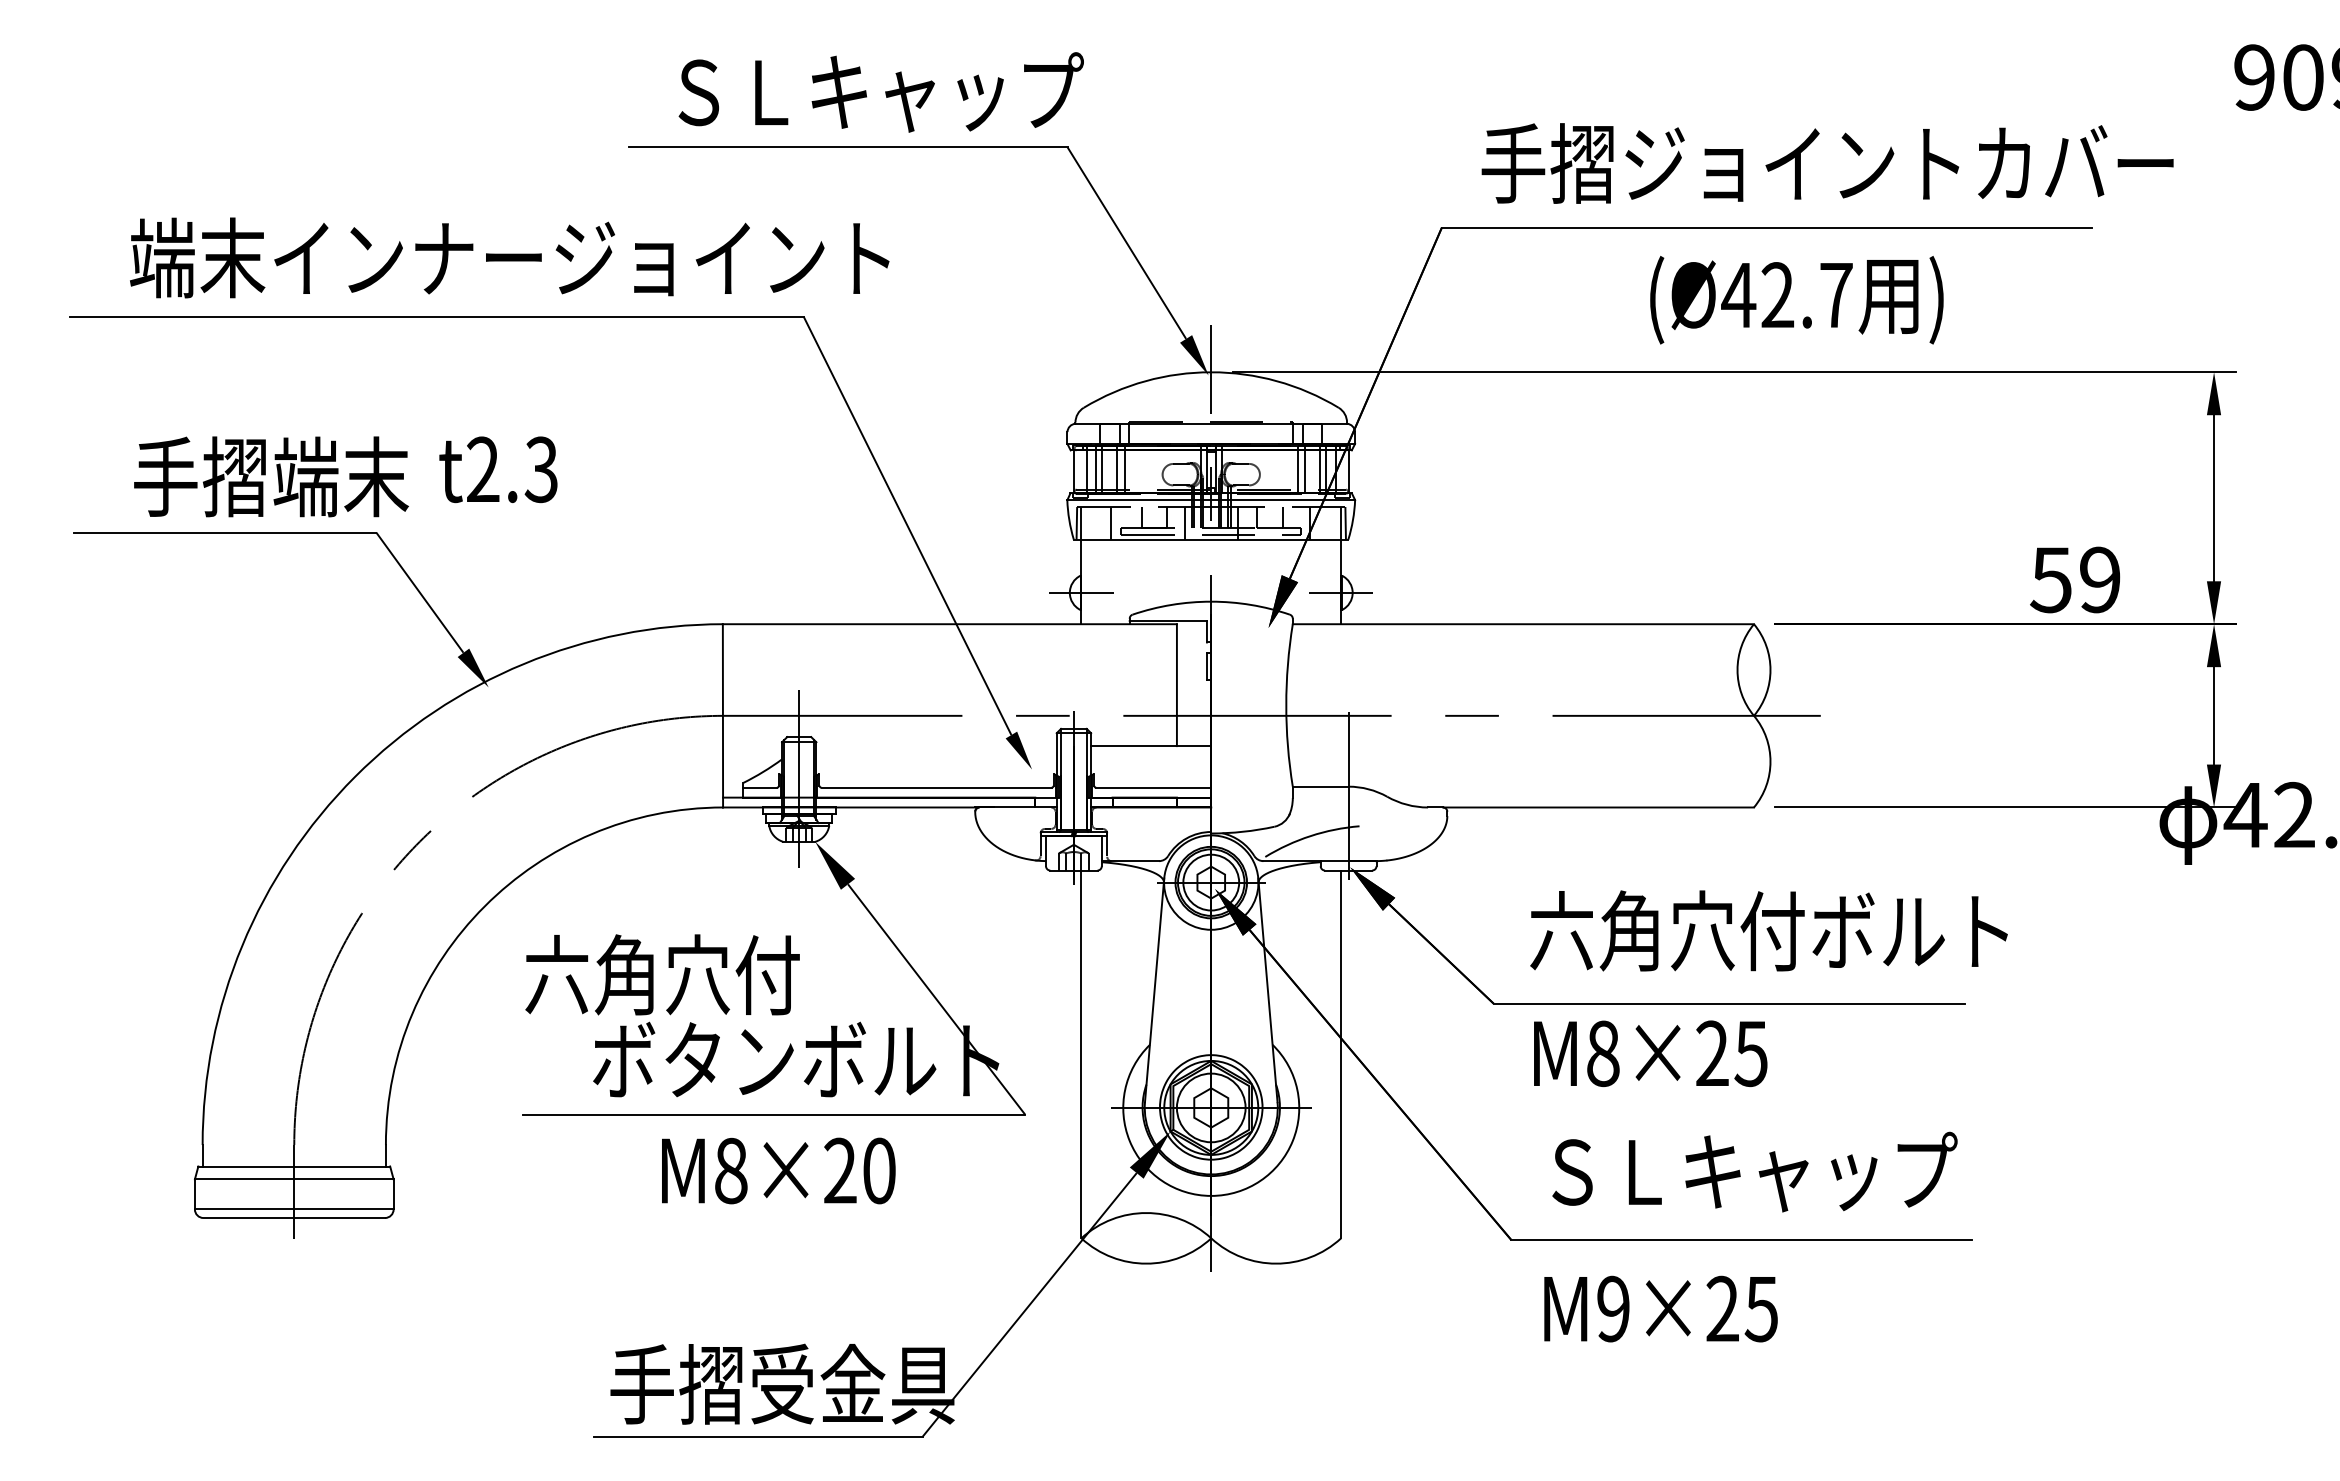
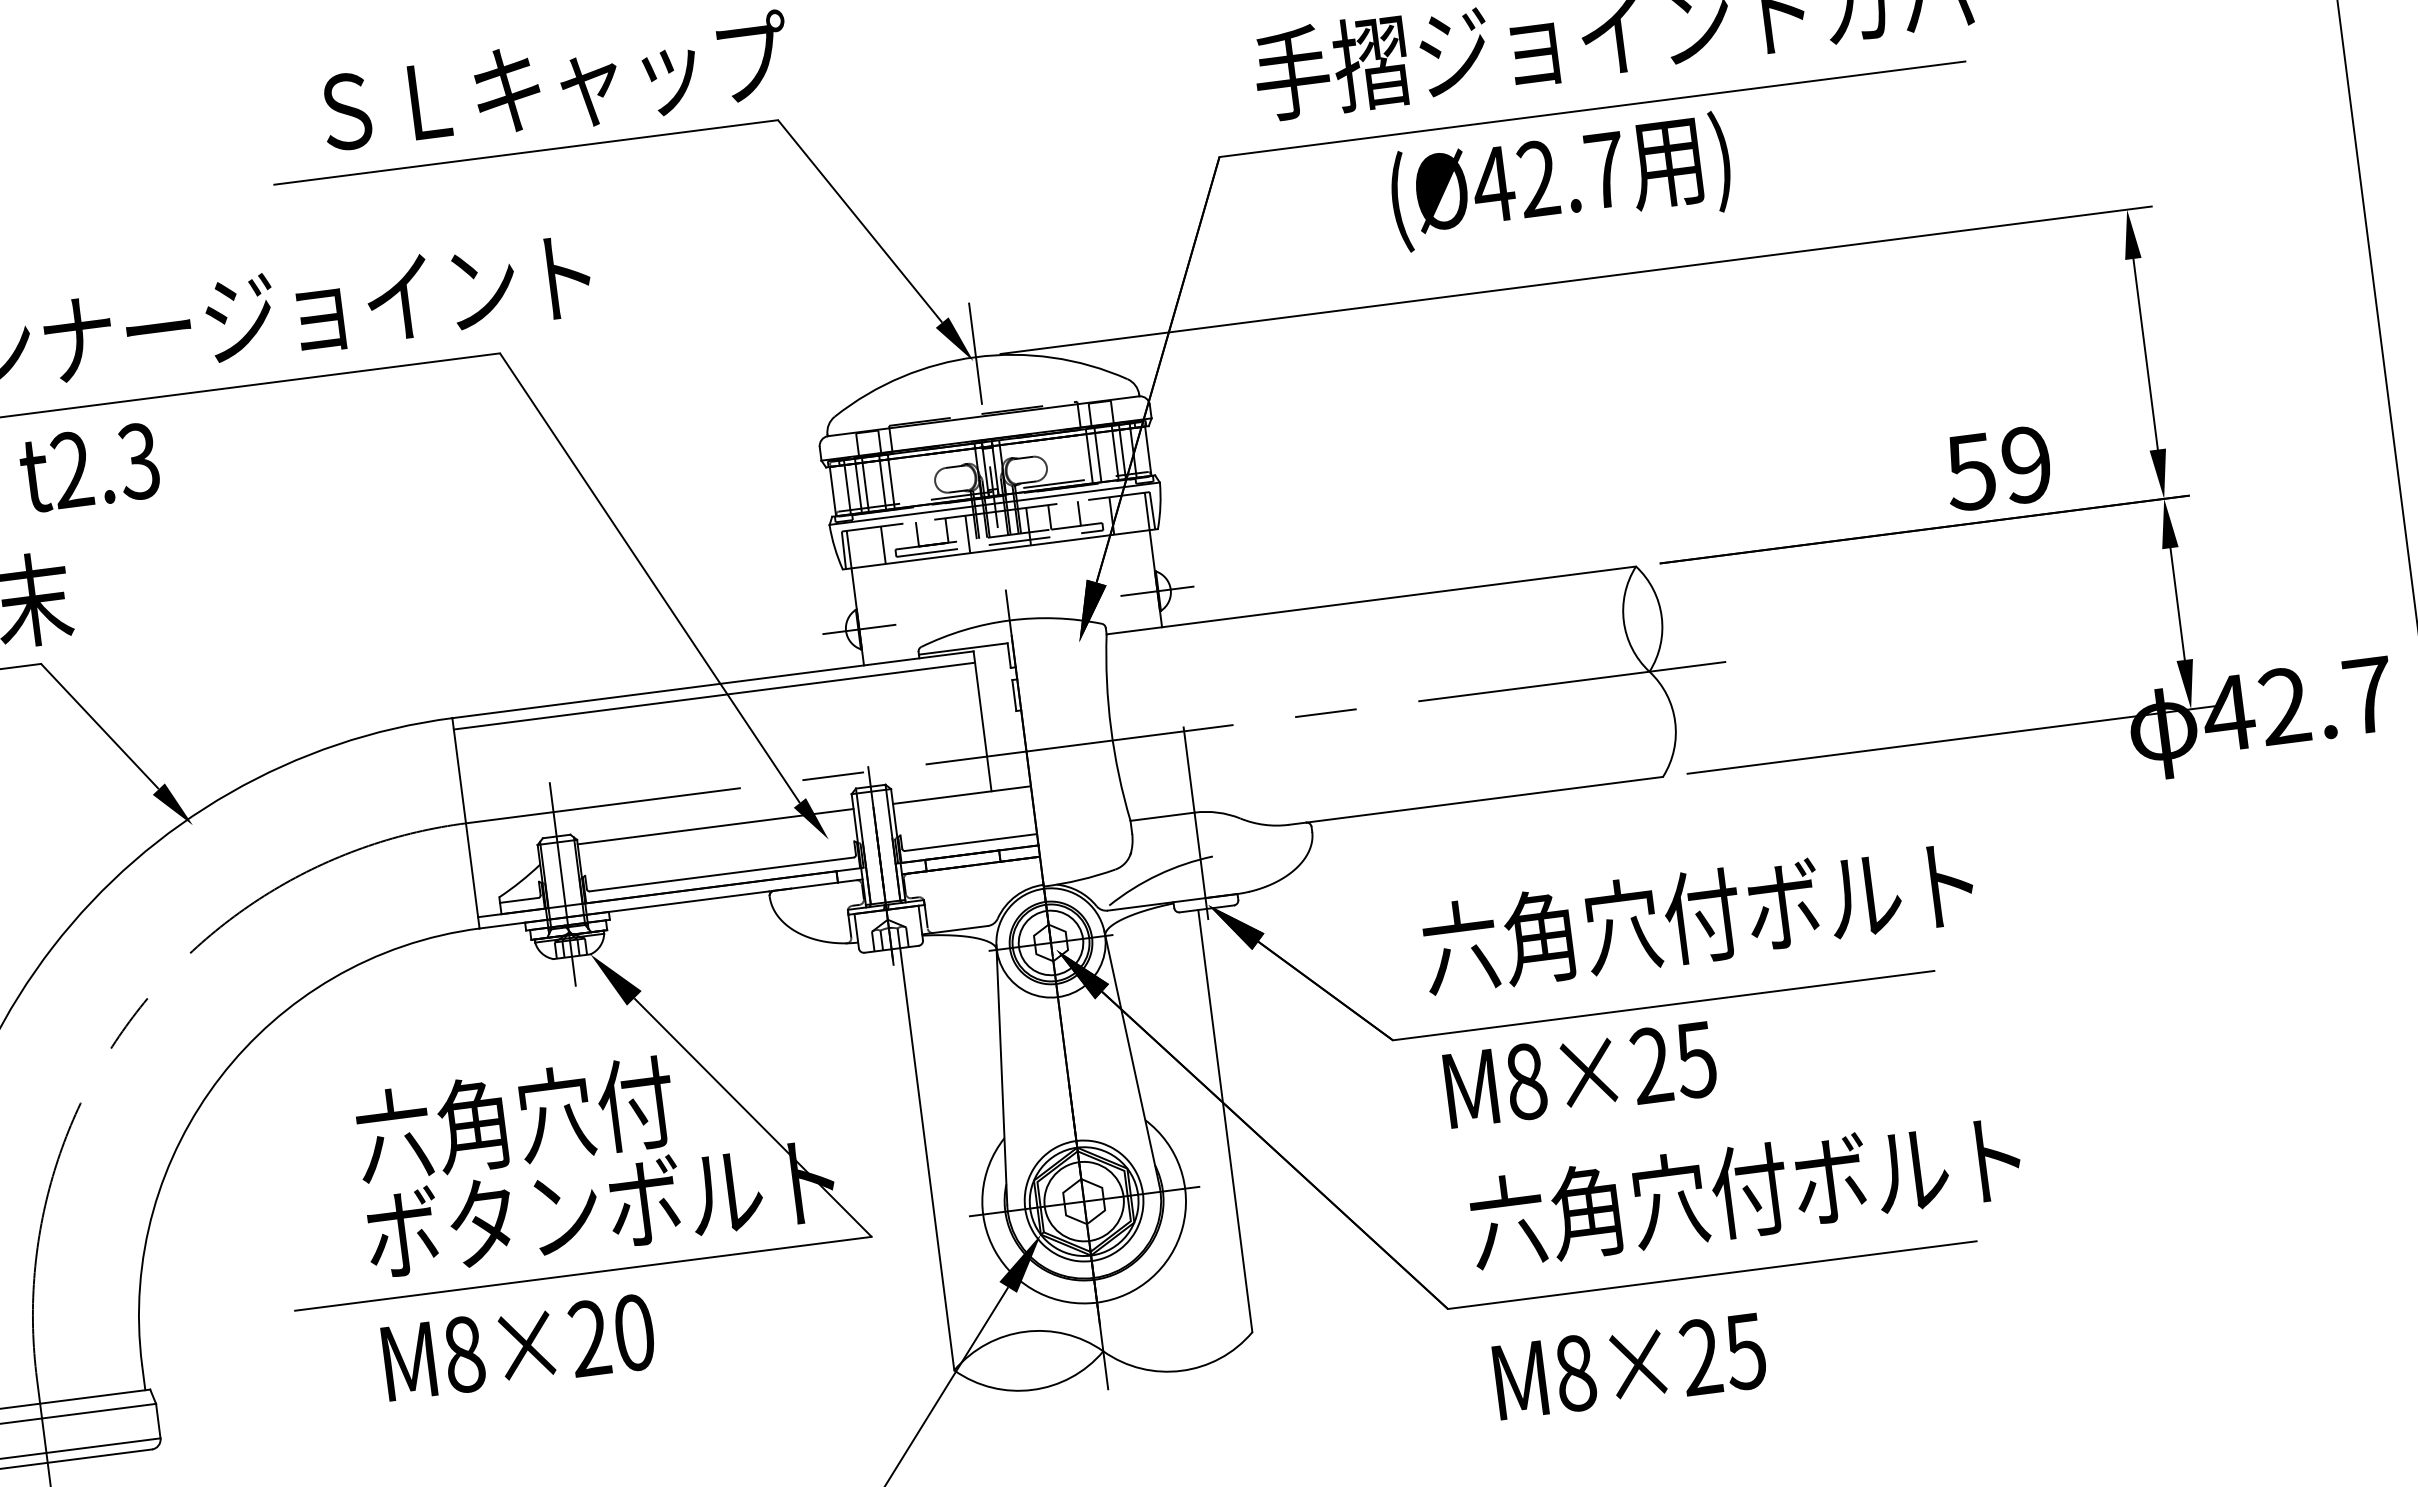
text: (1796, 300) -> (1560, 182), moved
text: (498, 469) -> (89, 467), moved
line: (949, 634) -> (714, 696), added
line: (936, 746) -> (715, 827), added
text: (662, 974) -> (514, 1118), moved
text: (778, 1170) -> (518, 1347), moved
text: (1779, 1171) -> (1745, 1191), ＳＬキャップ -> 六角穴付ボルト
text: (1613, 1308) -> (1575, 1372), M9×25 -> M8×25

